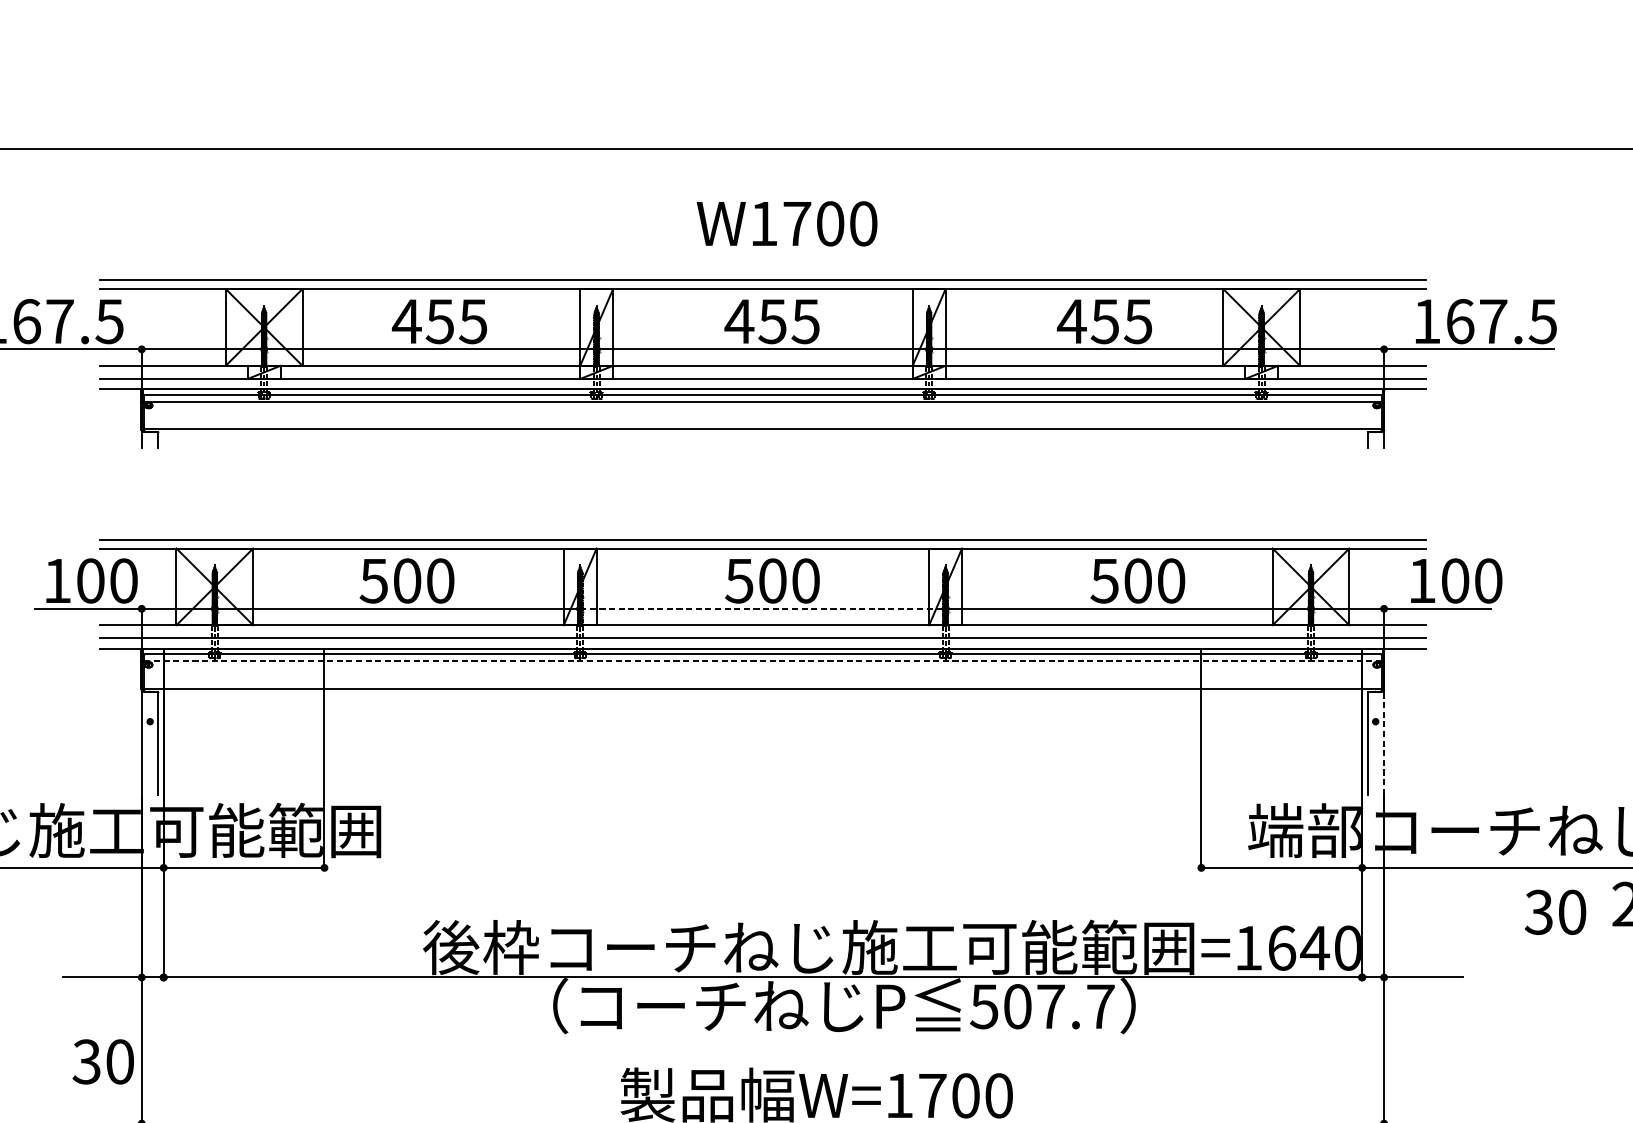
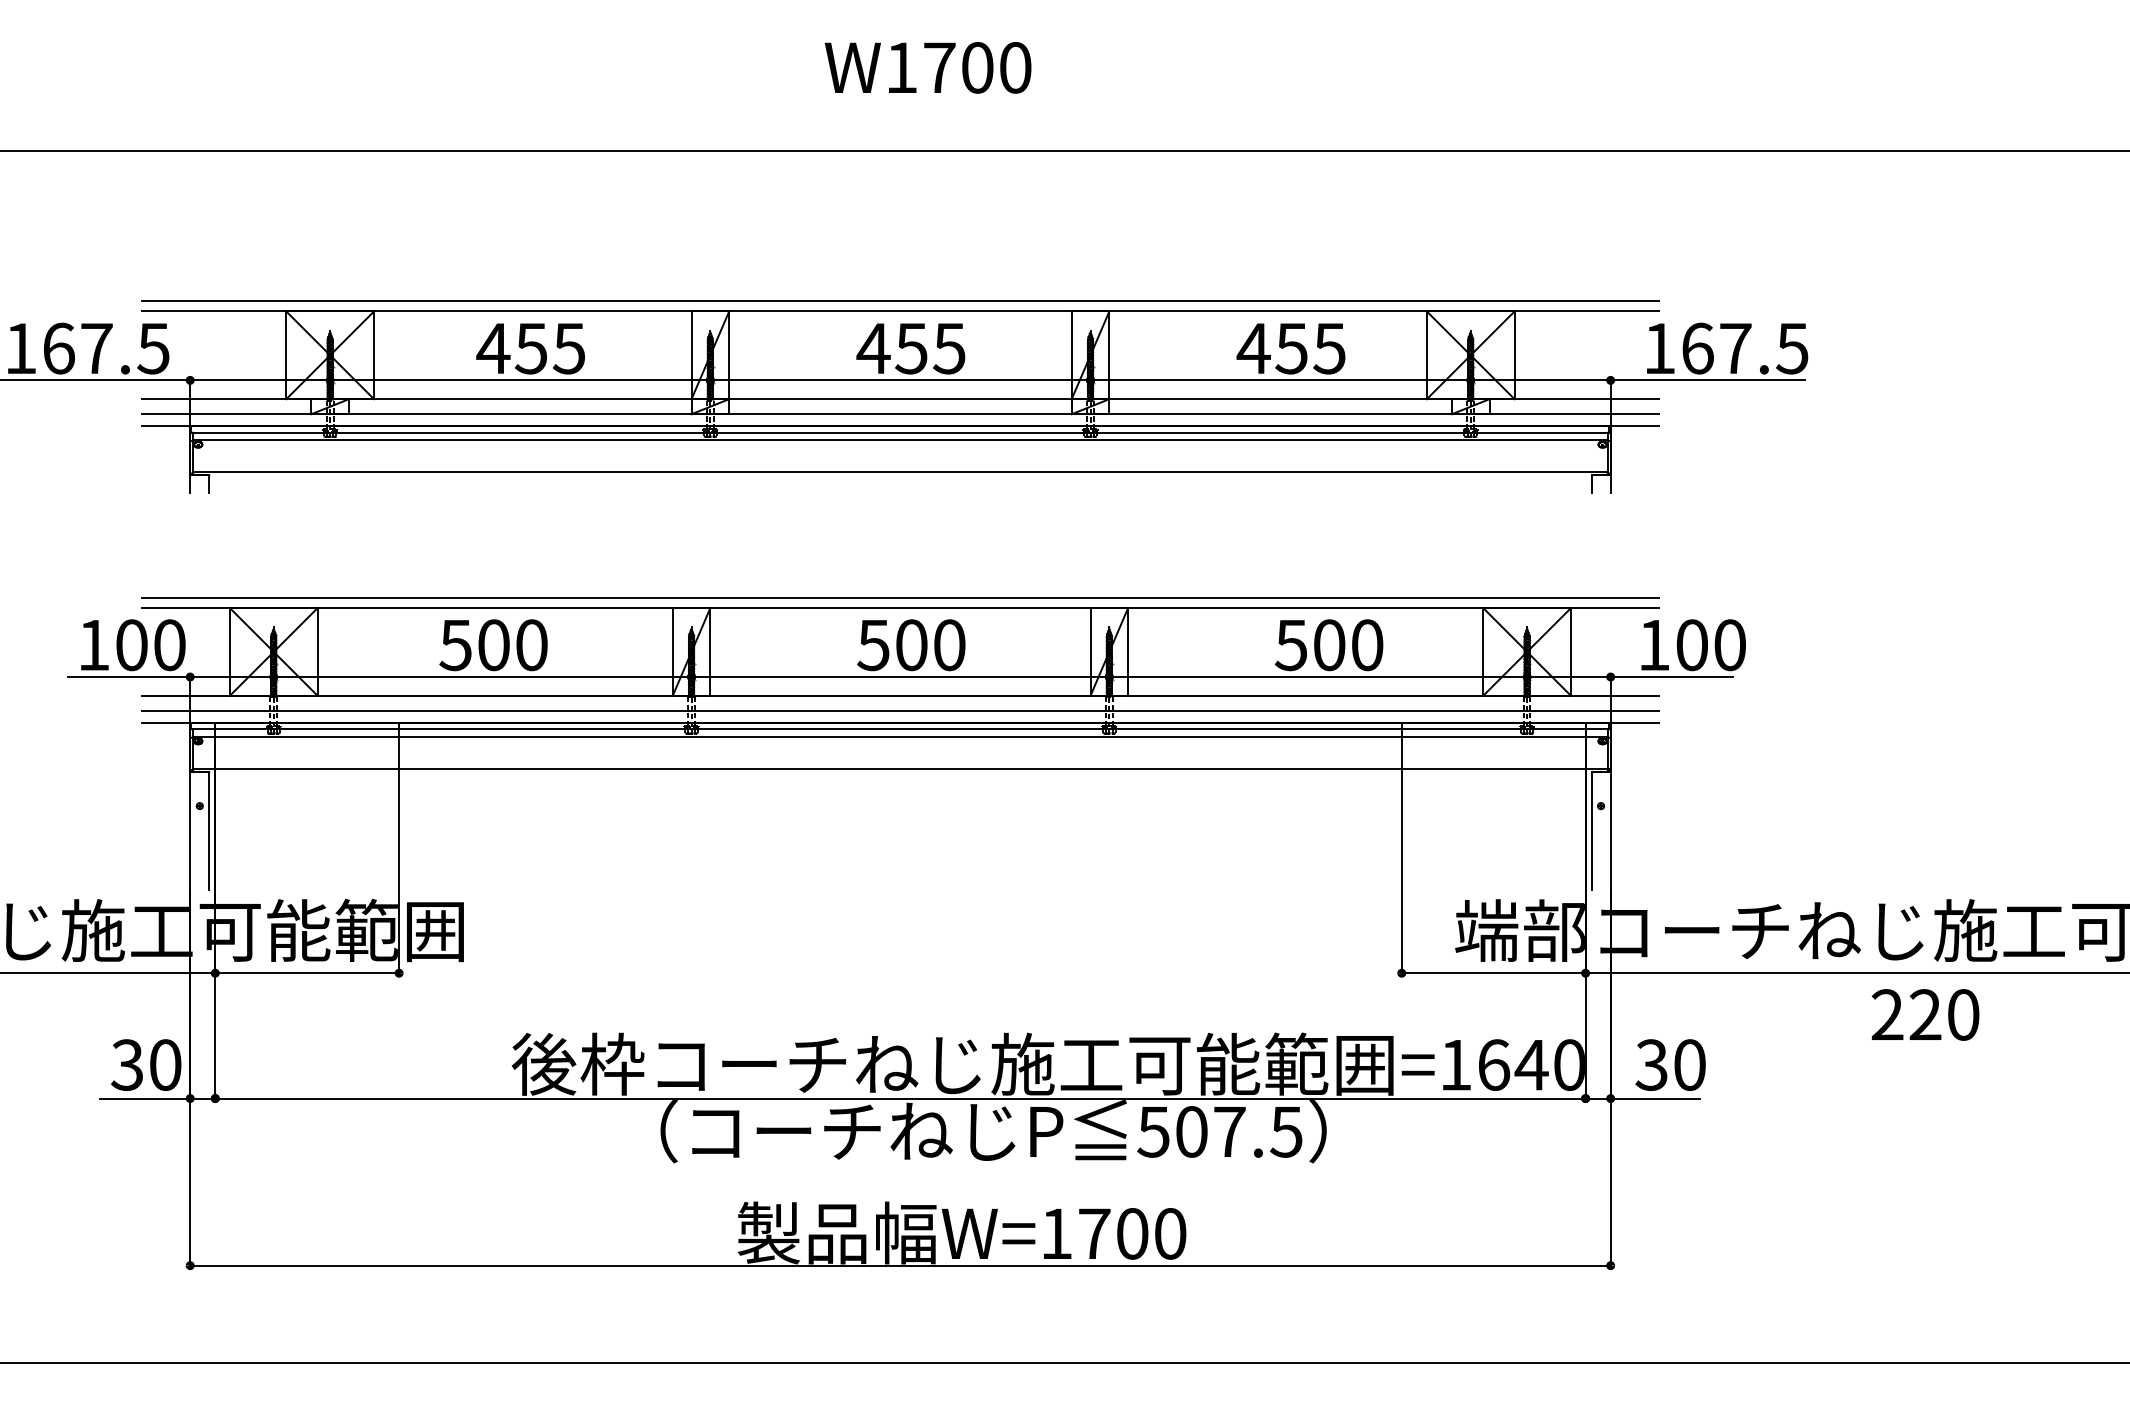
text: (786, 223) -> (927, 67), moved
line: (762, 609) -> (900, 677), dashed -> solid
line: (762, 660) -> (900, 736), dashed -> solid
line: (1383, 743) -> (1610, 830), dashed -> solid
text: (1555, 911) -> (1670, 1064), moved
text: (1100, 1007) -> (1286, 1132), 507.7 -> 507.5
text: (103, 1061) -> (146, 1064), moved

